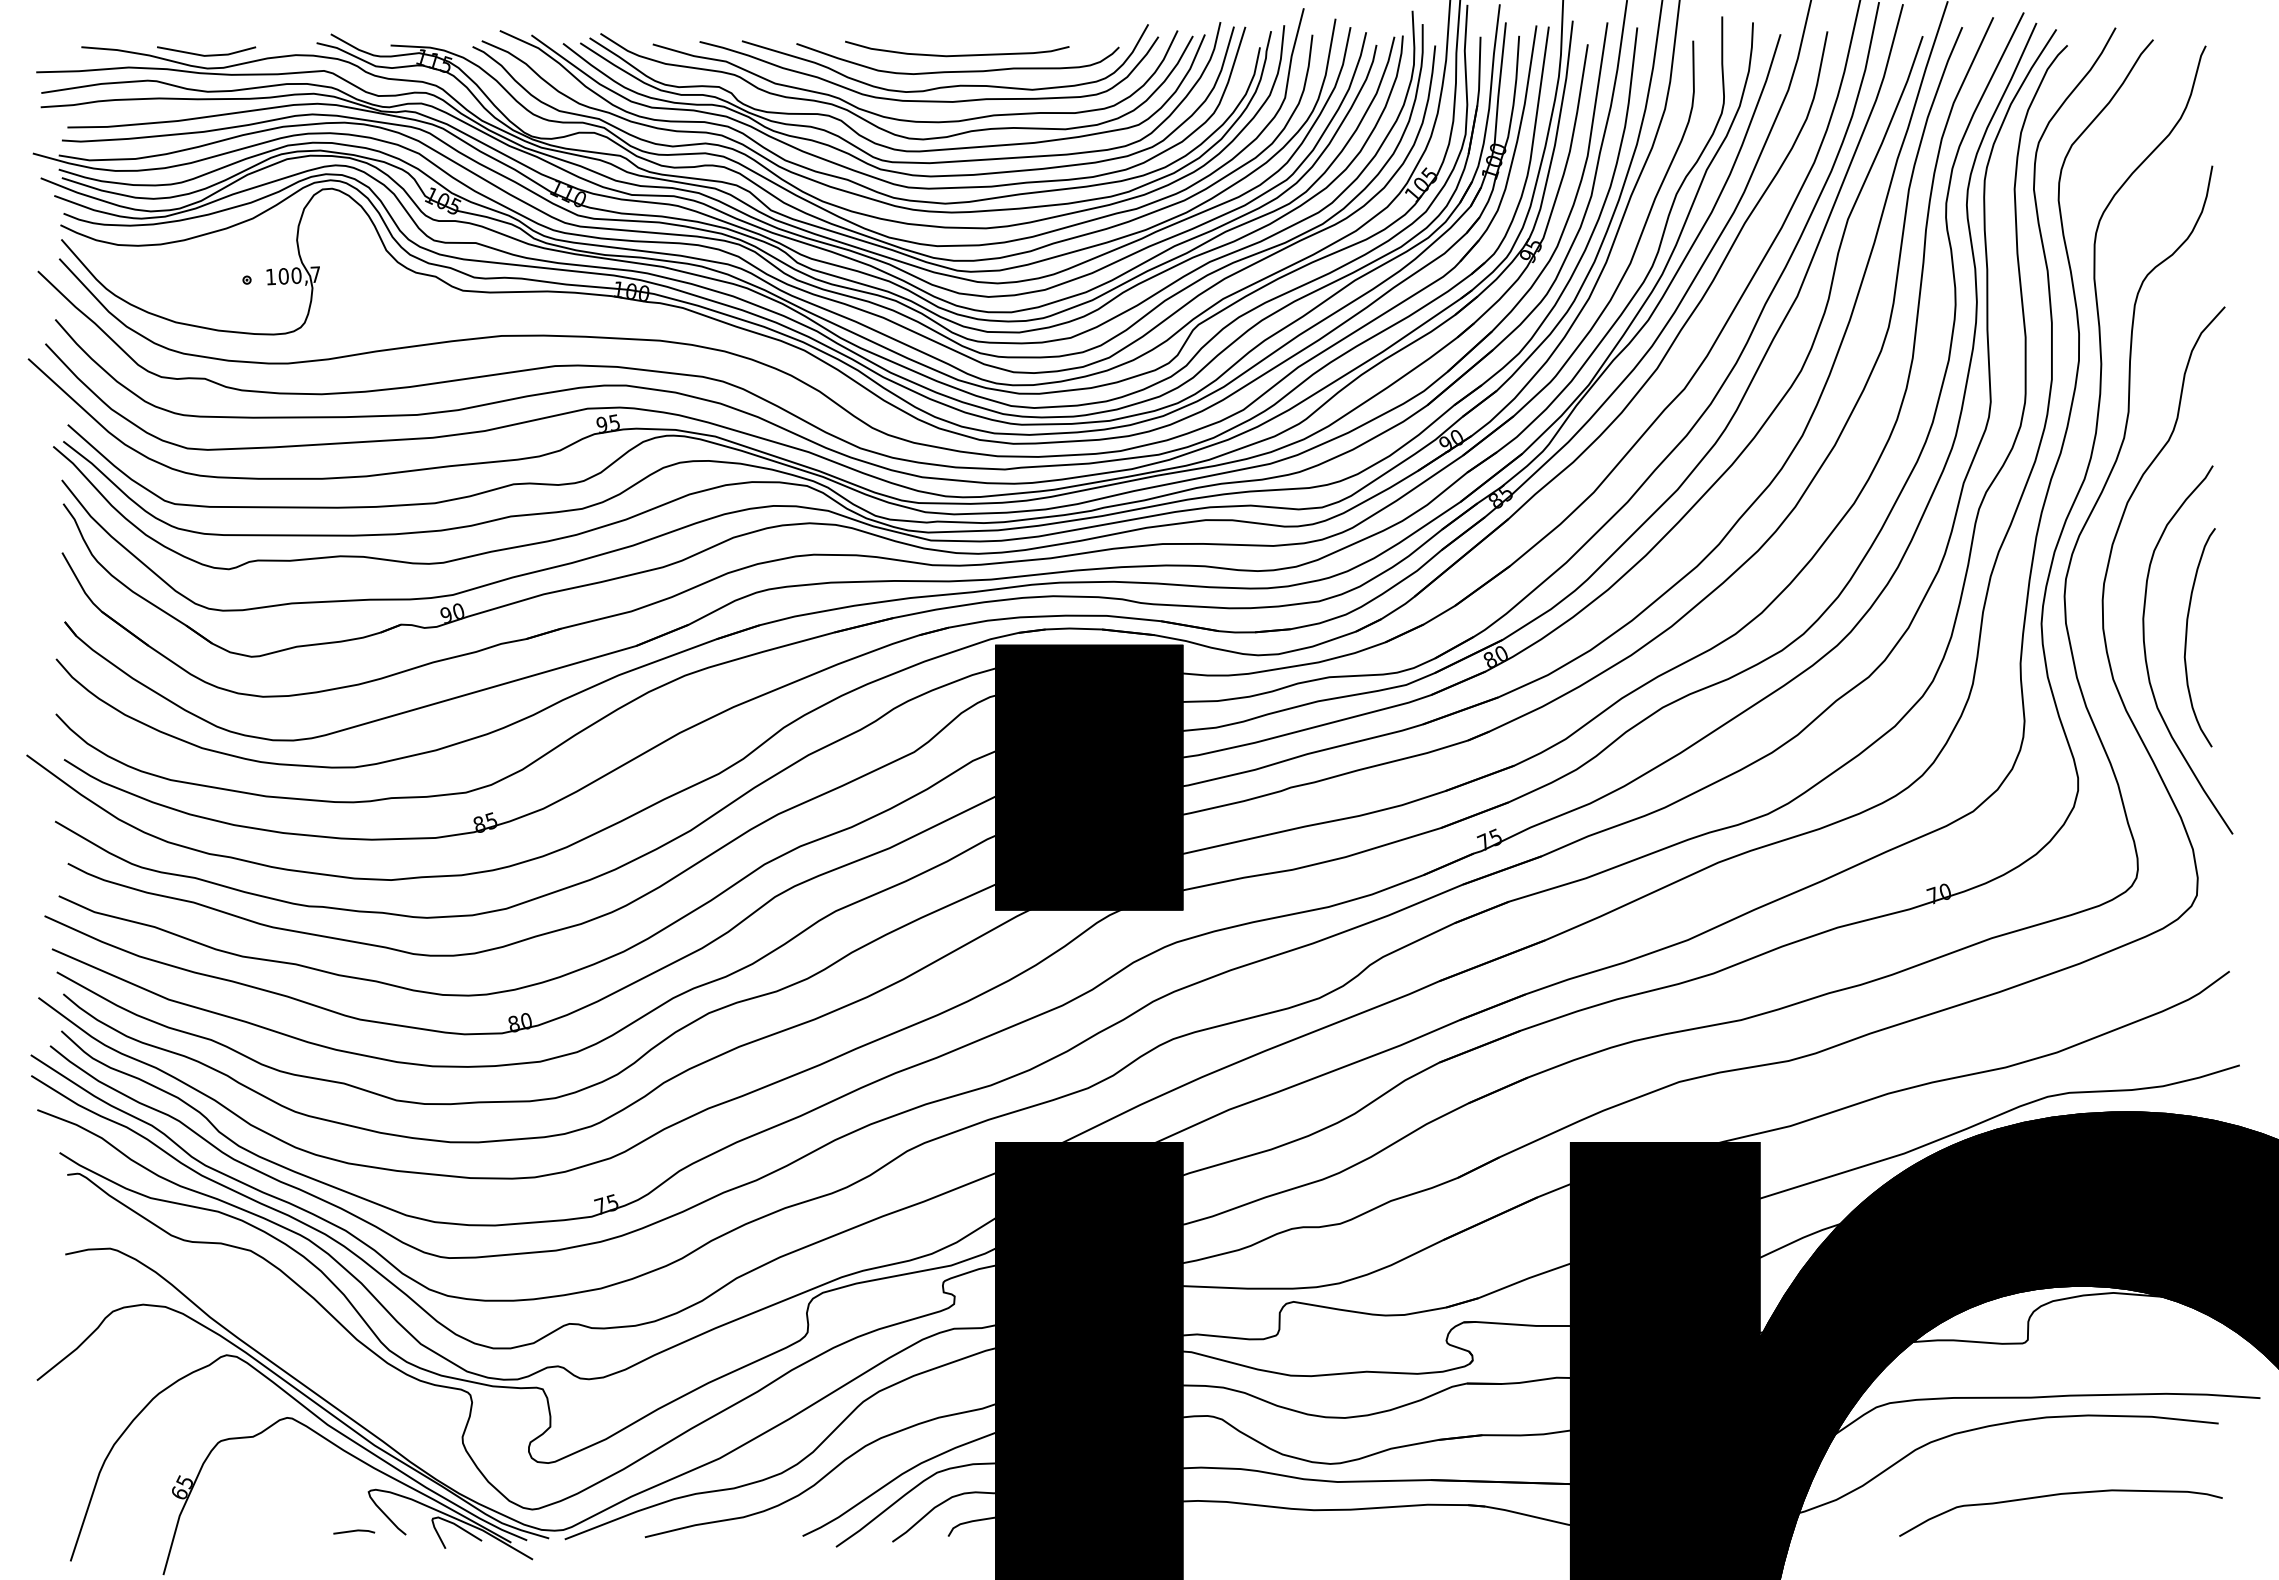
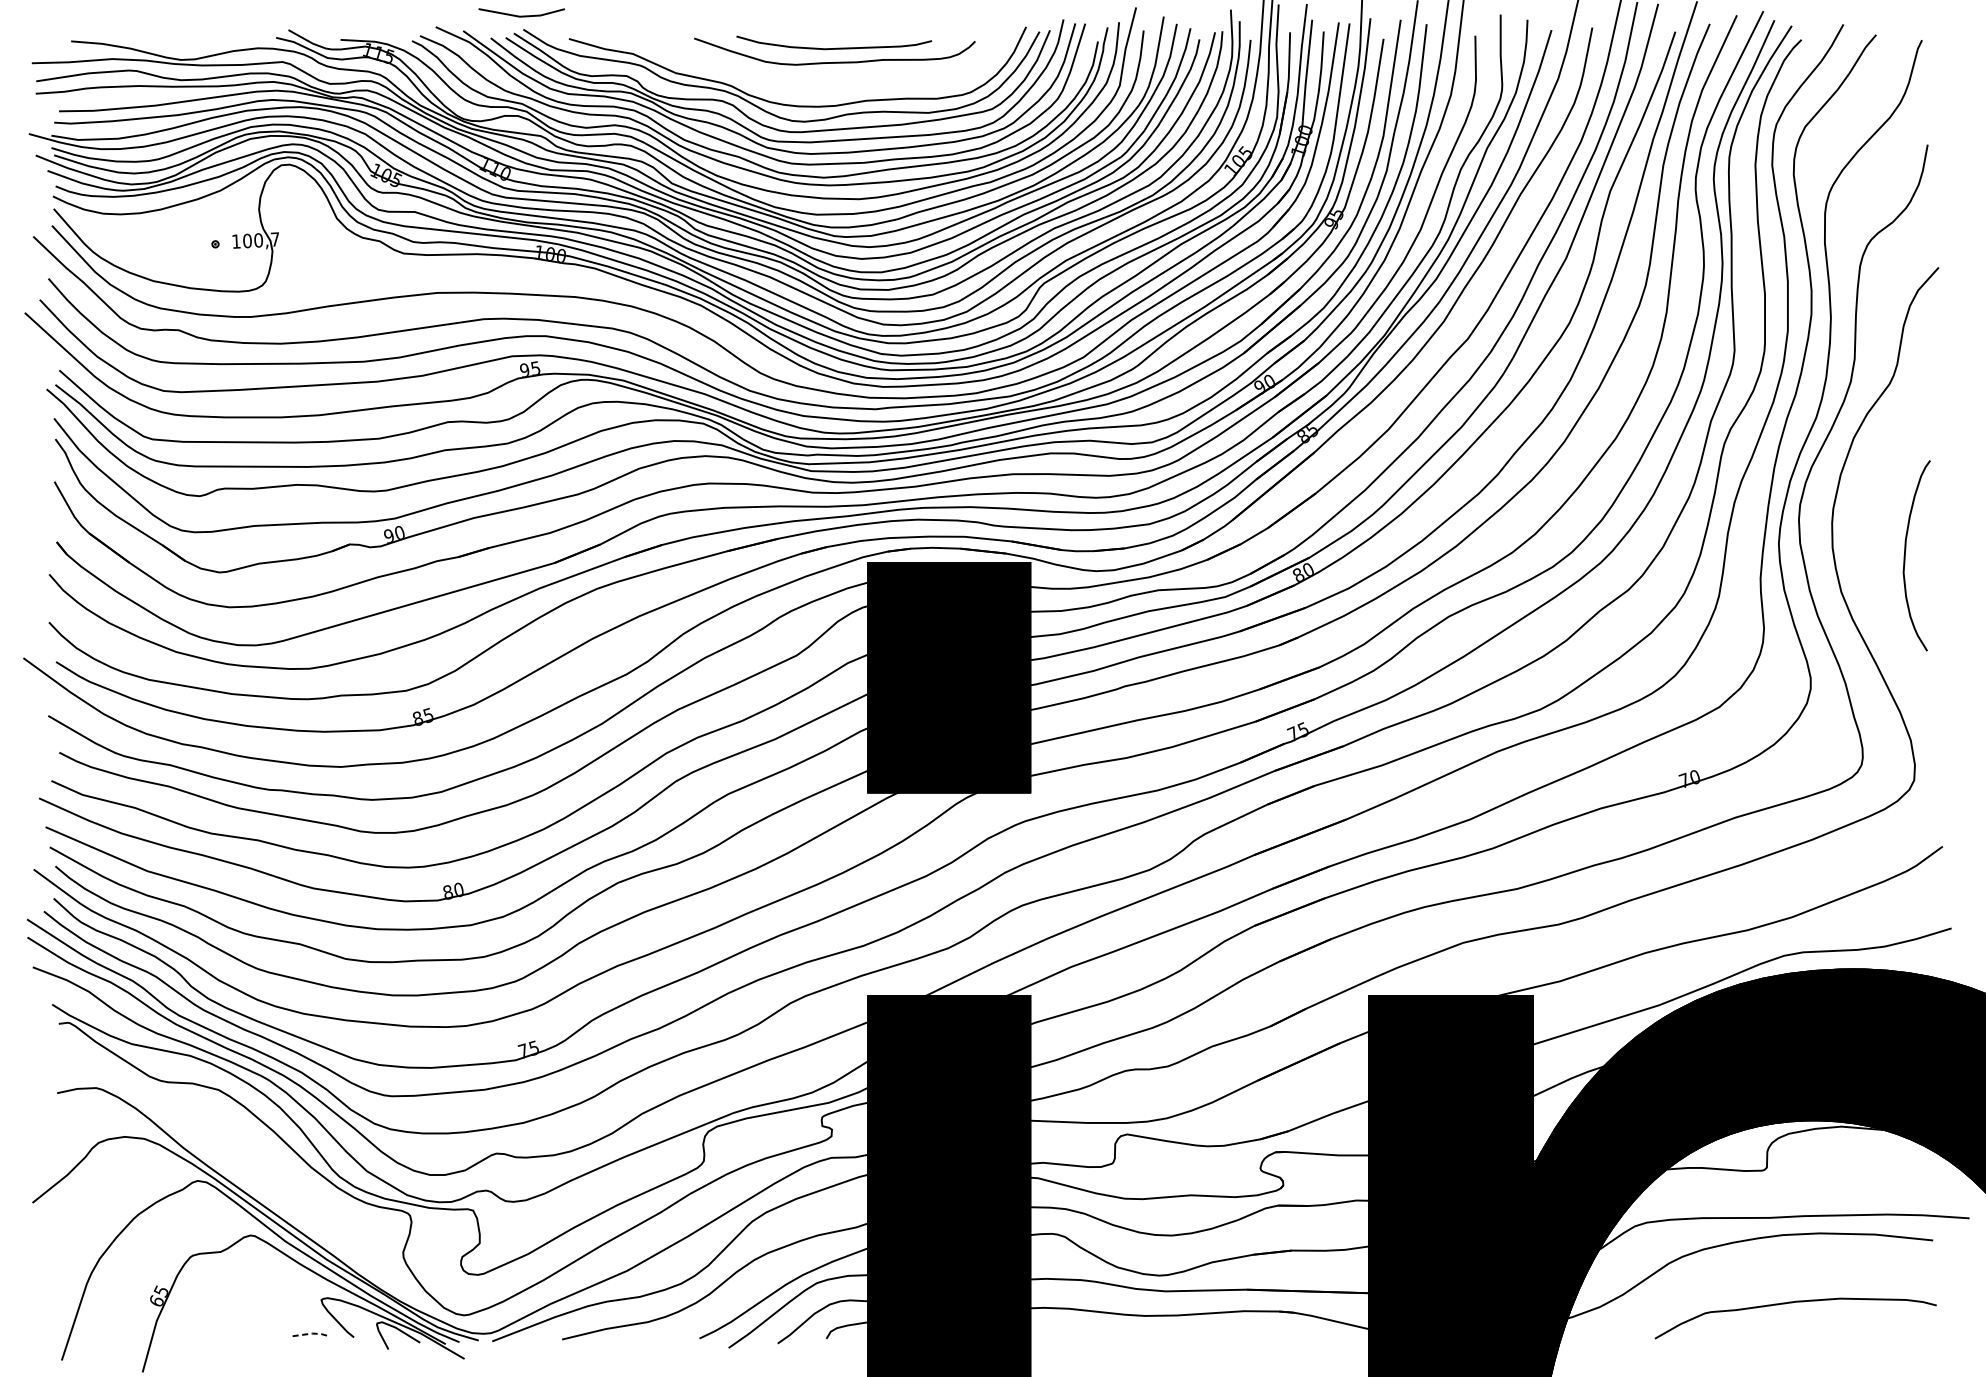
line: (206, 54) -> (521, 15), moved
part: (935, 87) -> (815, 76), removed
curve: (2146, 653) -> (1870, 569), removed
line: (355, 1530) -> (309, 1333), solid -> dashed

